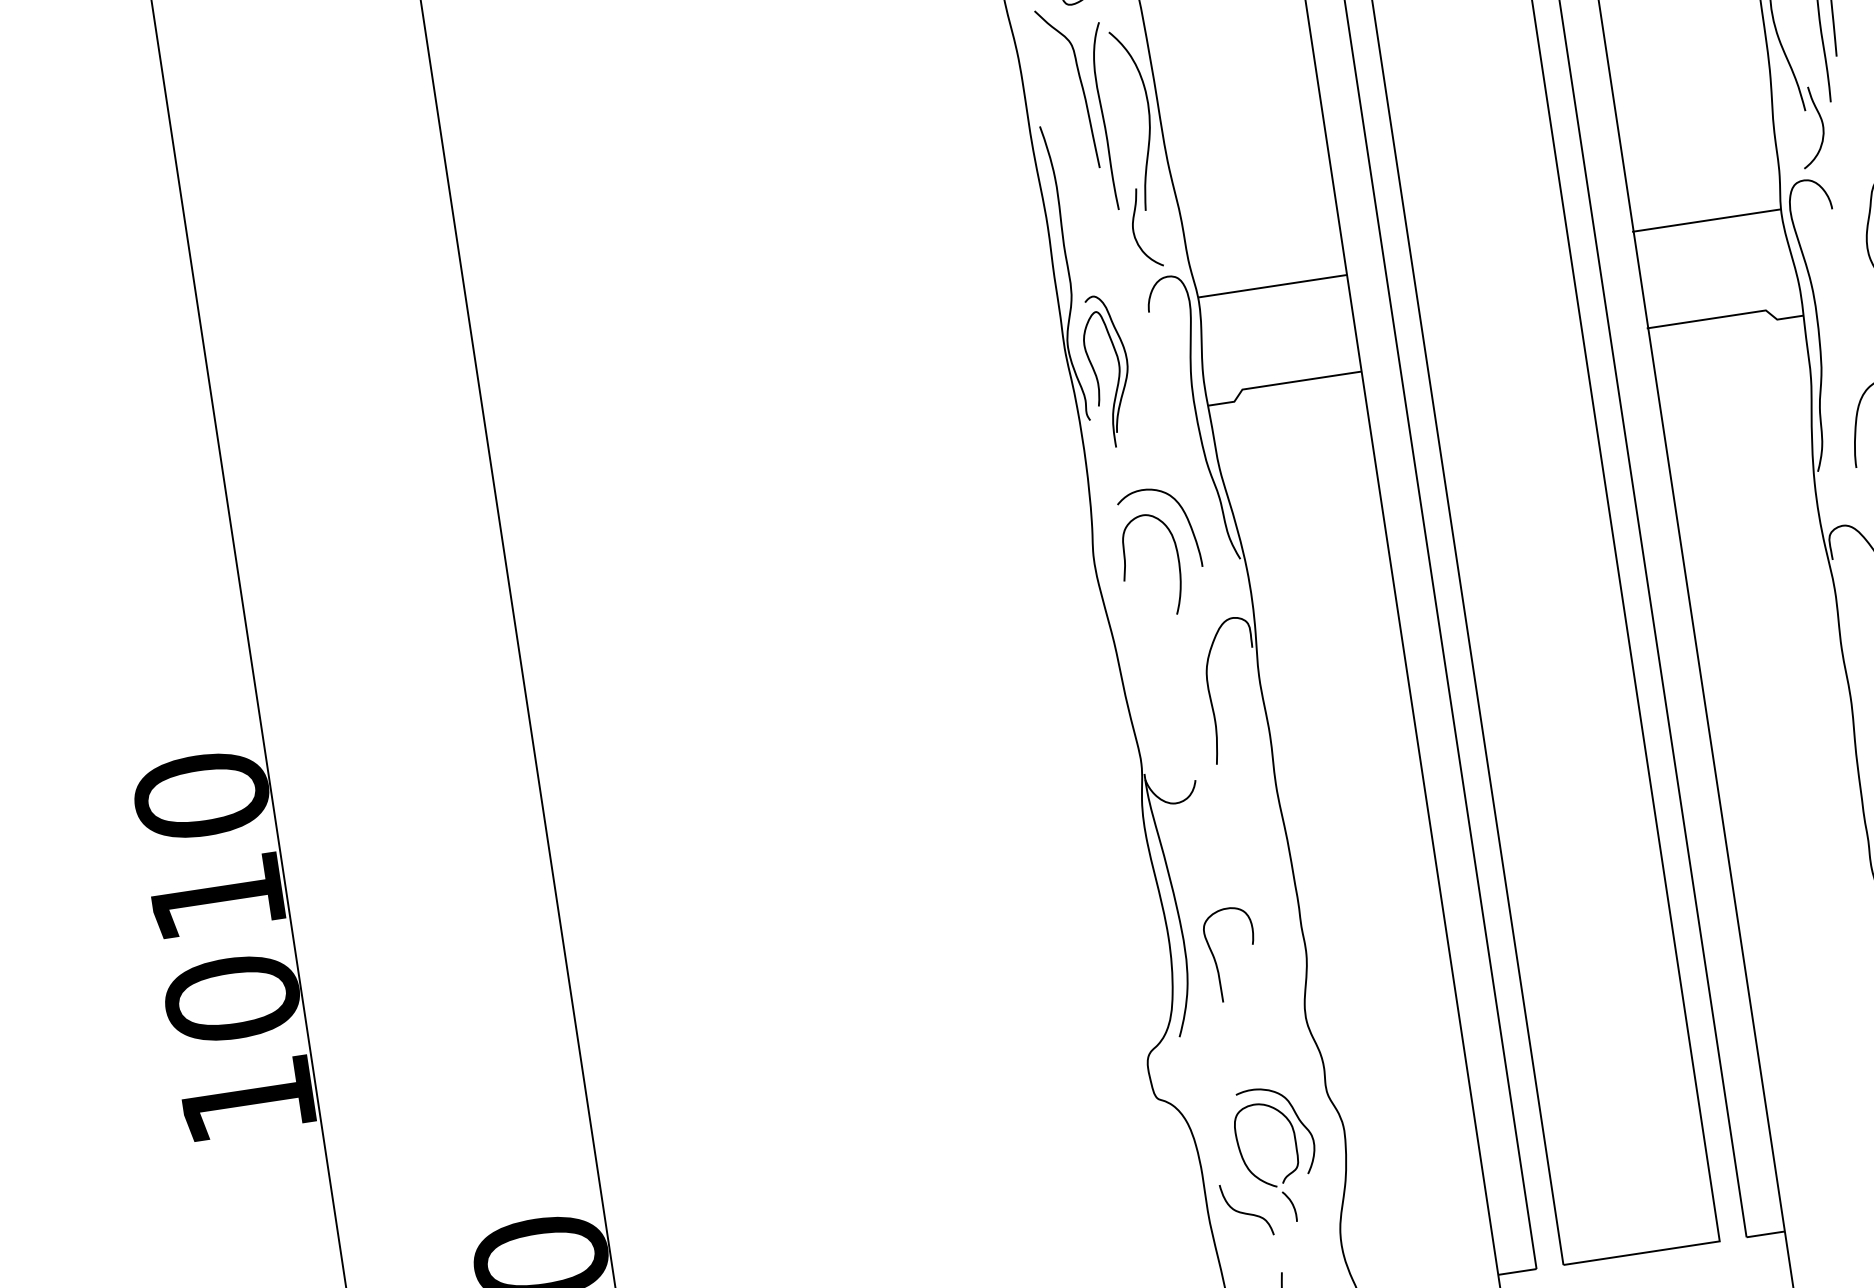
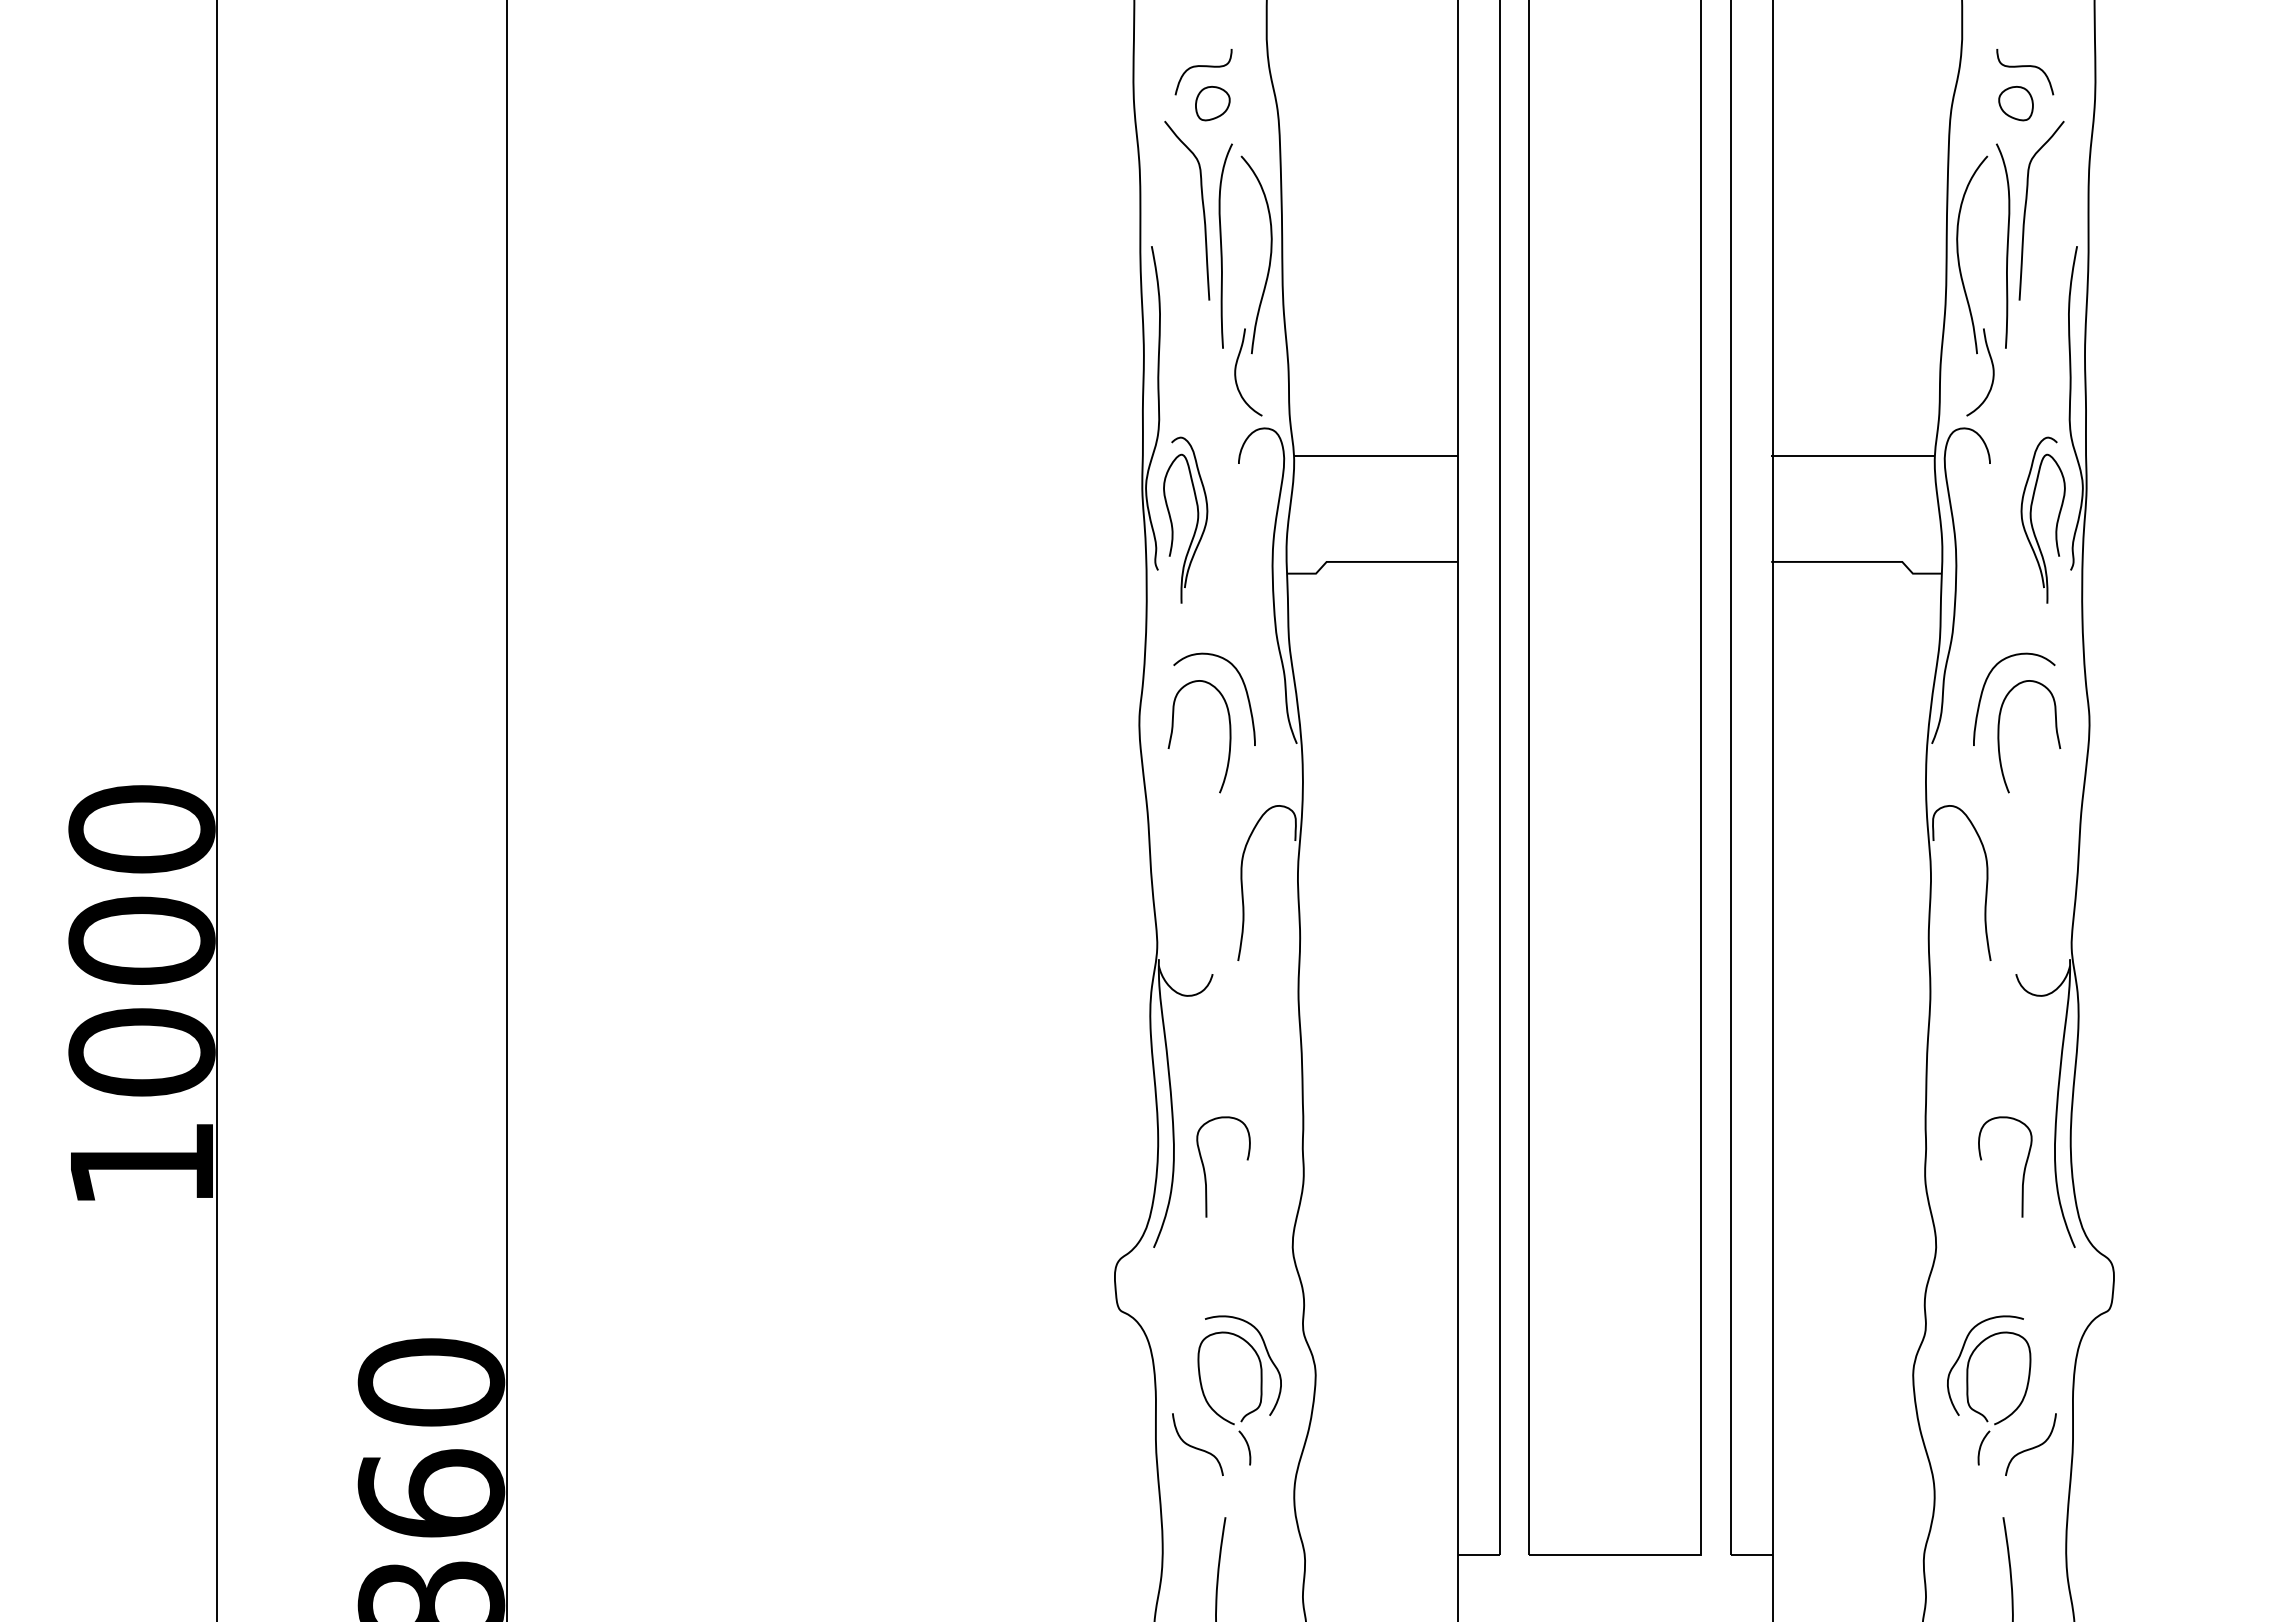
text: (216, 896) -> (141, 940), 1010 -> 1000

